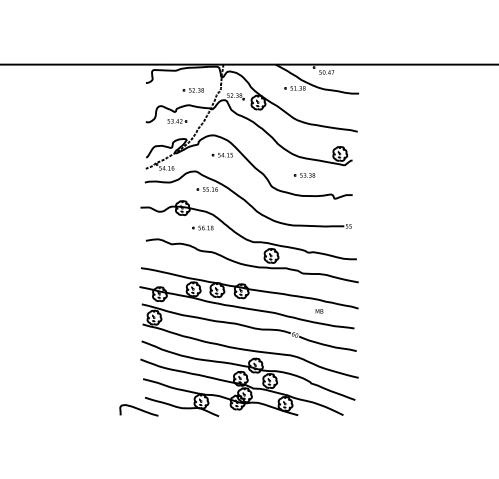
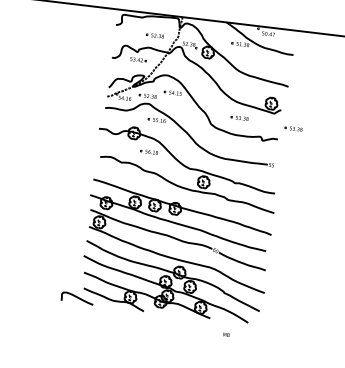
part: (192, 162) -> (147, 96), added
part: (369, 180) -> (293, 128), added
text: (319, 311) -> (226, 334), moved

